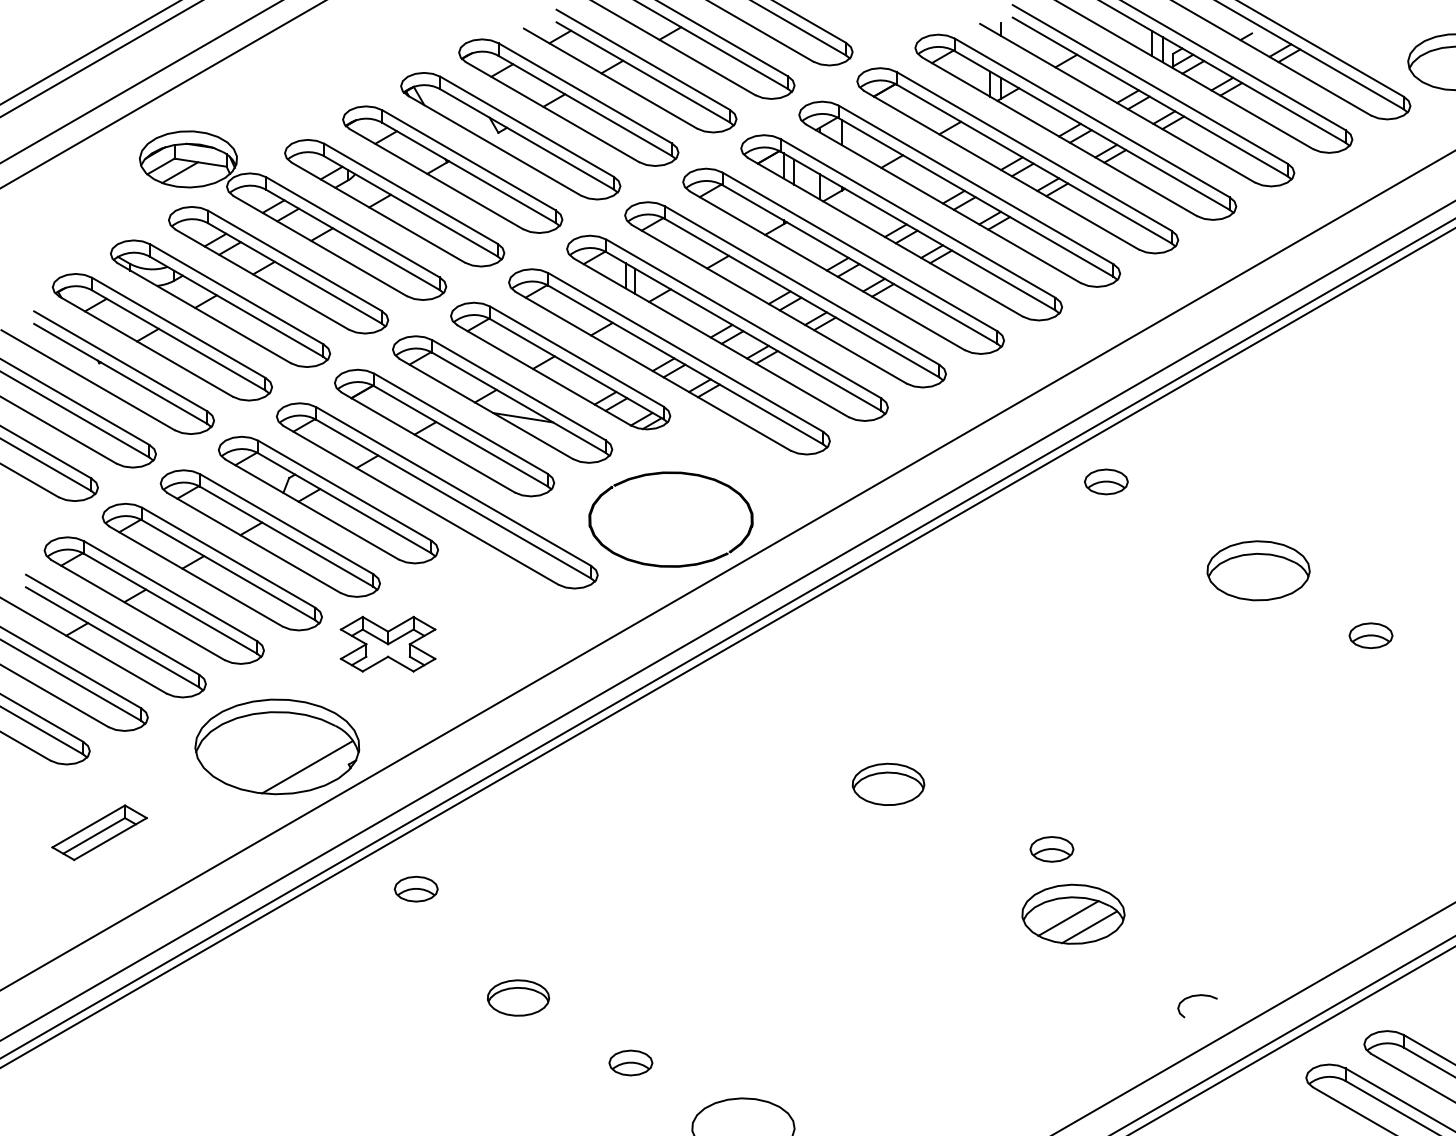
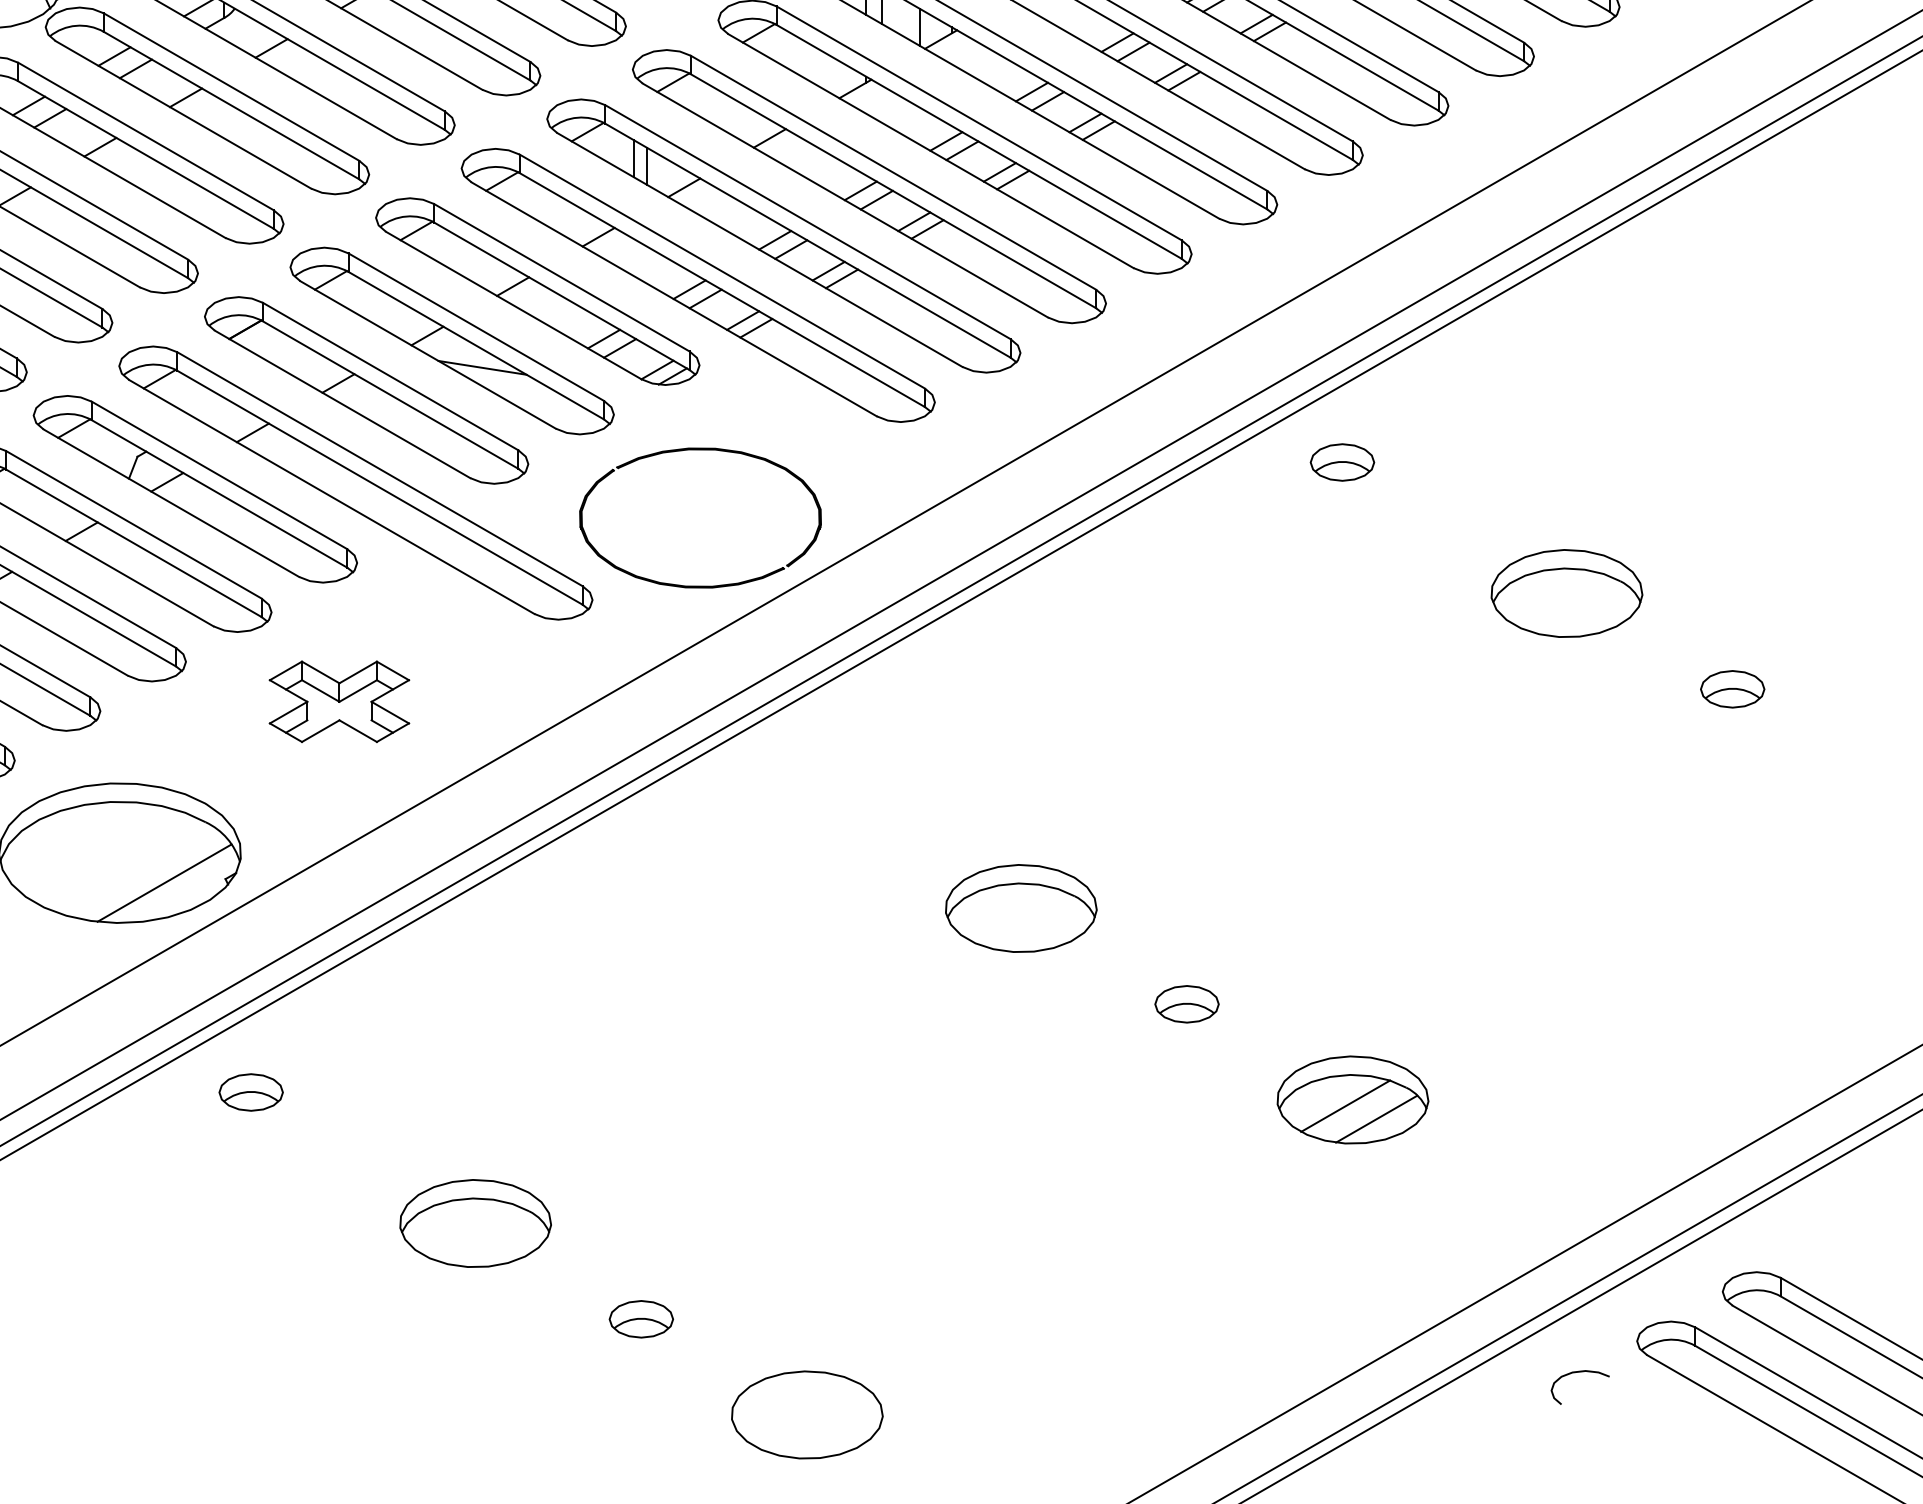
part: (387, 643) -> (338, 700), moved
part: (888, 784) -> (1021, 908), size x1.43
part: (1051, 849) -> (1186, 1004), moved
part: (415, 888) -> (250, 1091), moved
part: (1073, 913) -> (1352, 1098), moved
curve: (1197, 996) -> (1580, 1373), moved
part: (518, 997) -> (475, 1222), size x1.67

